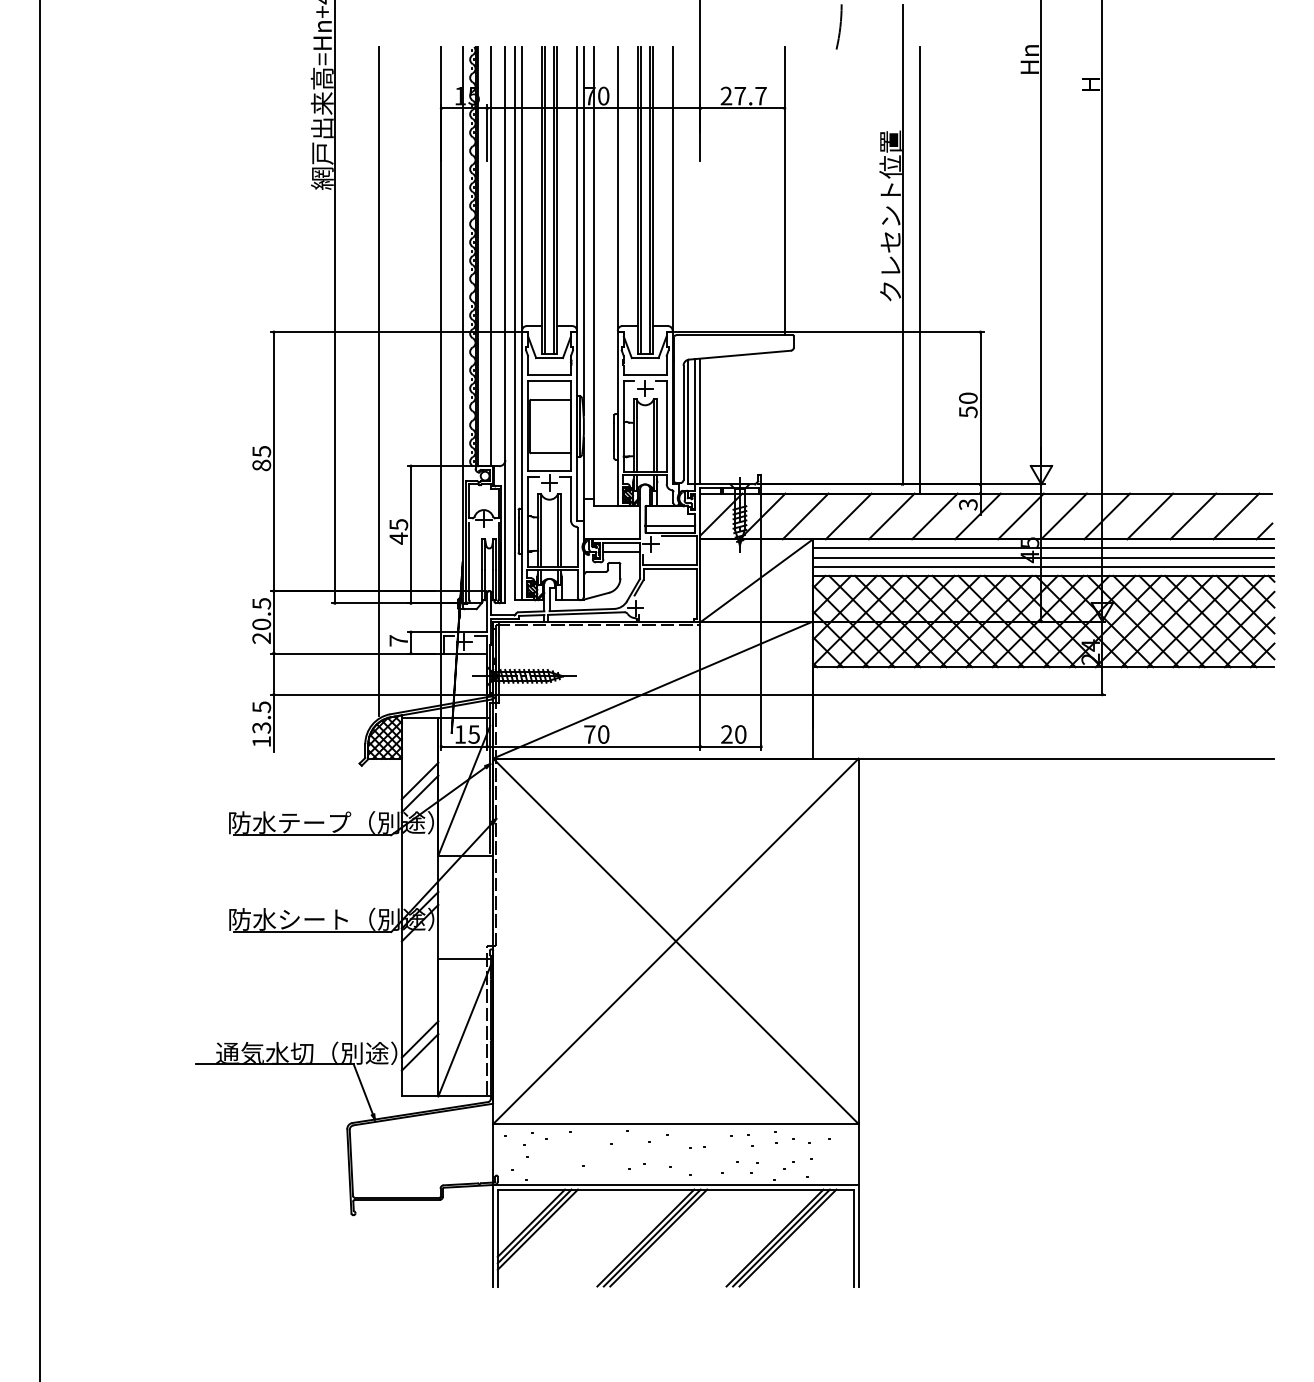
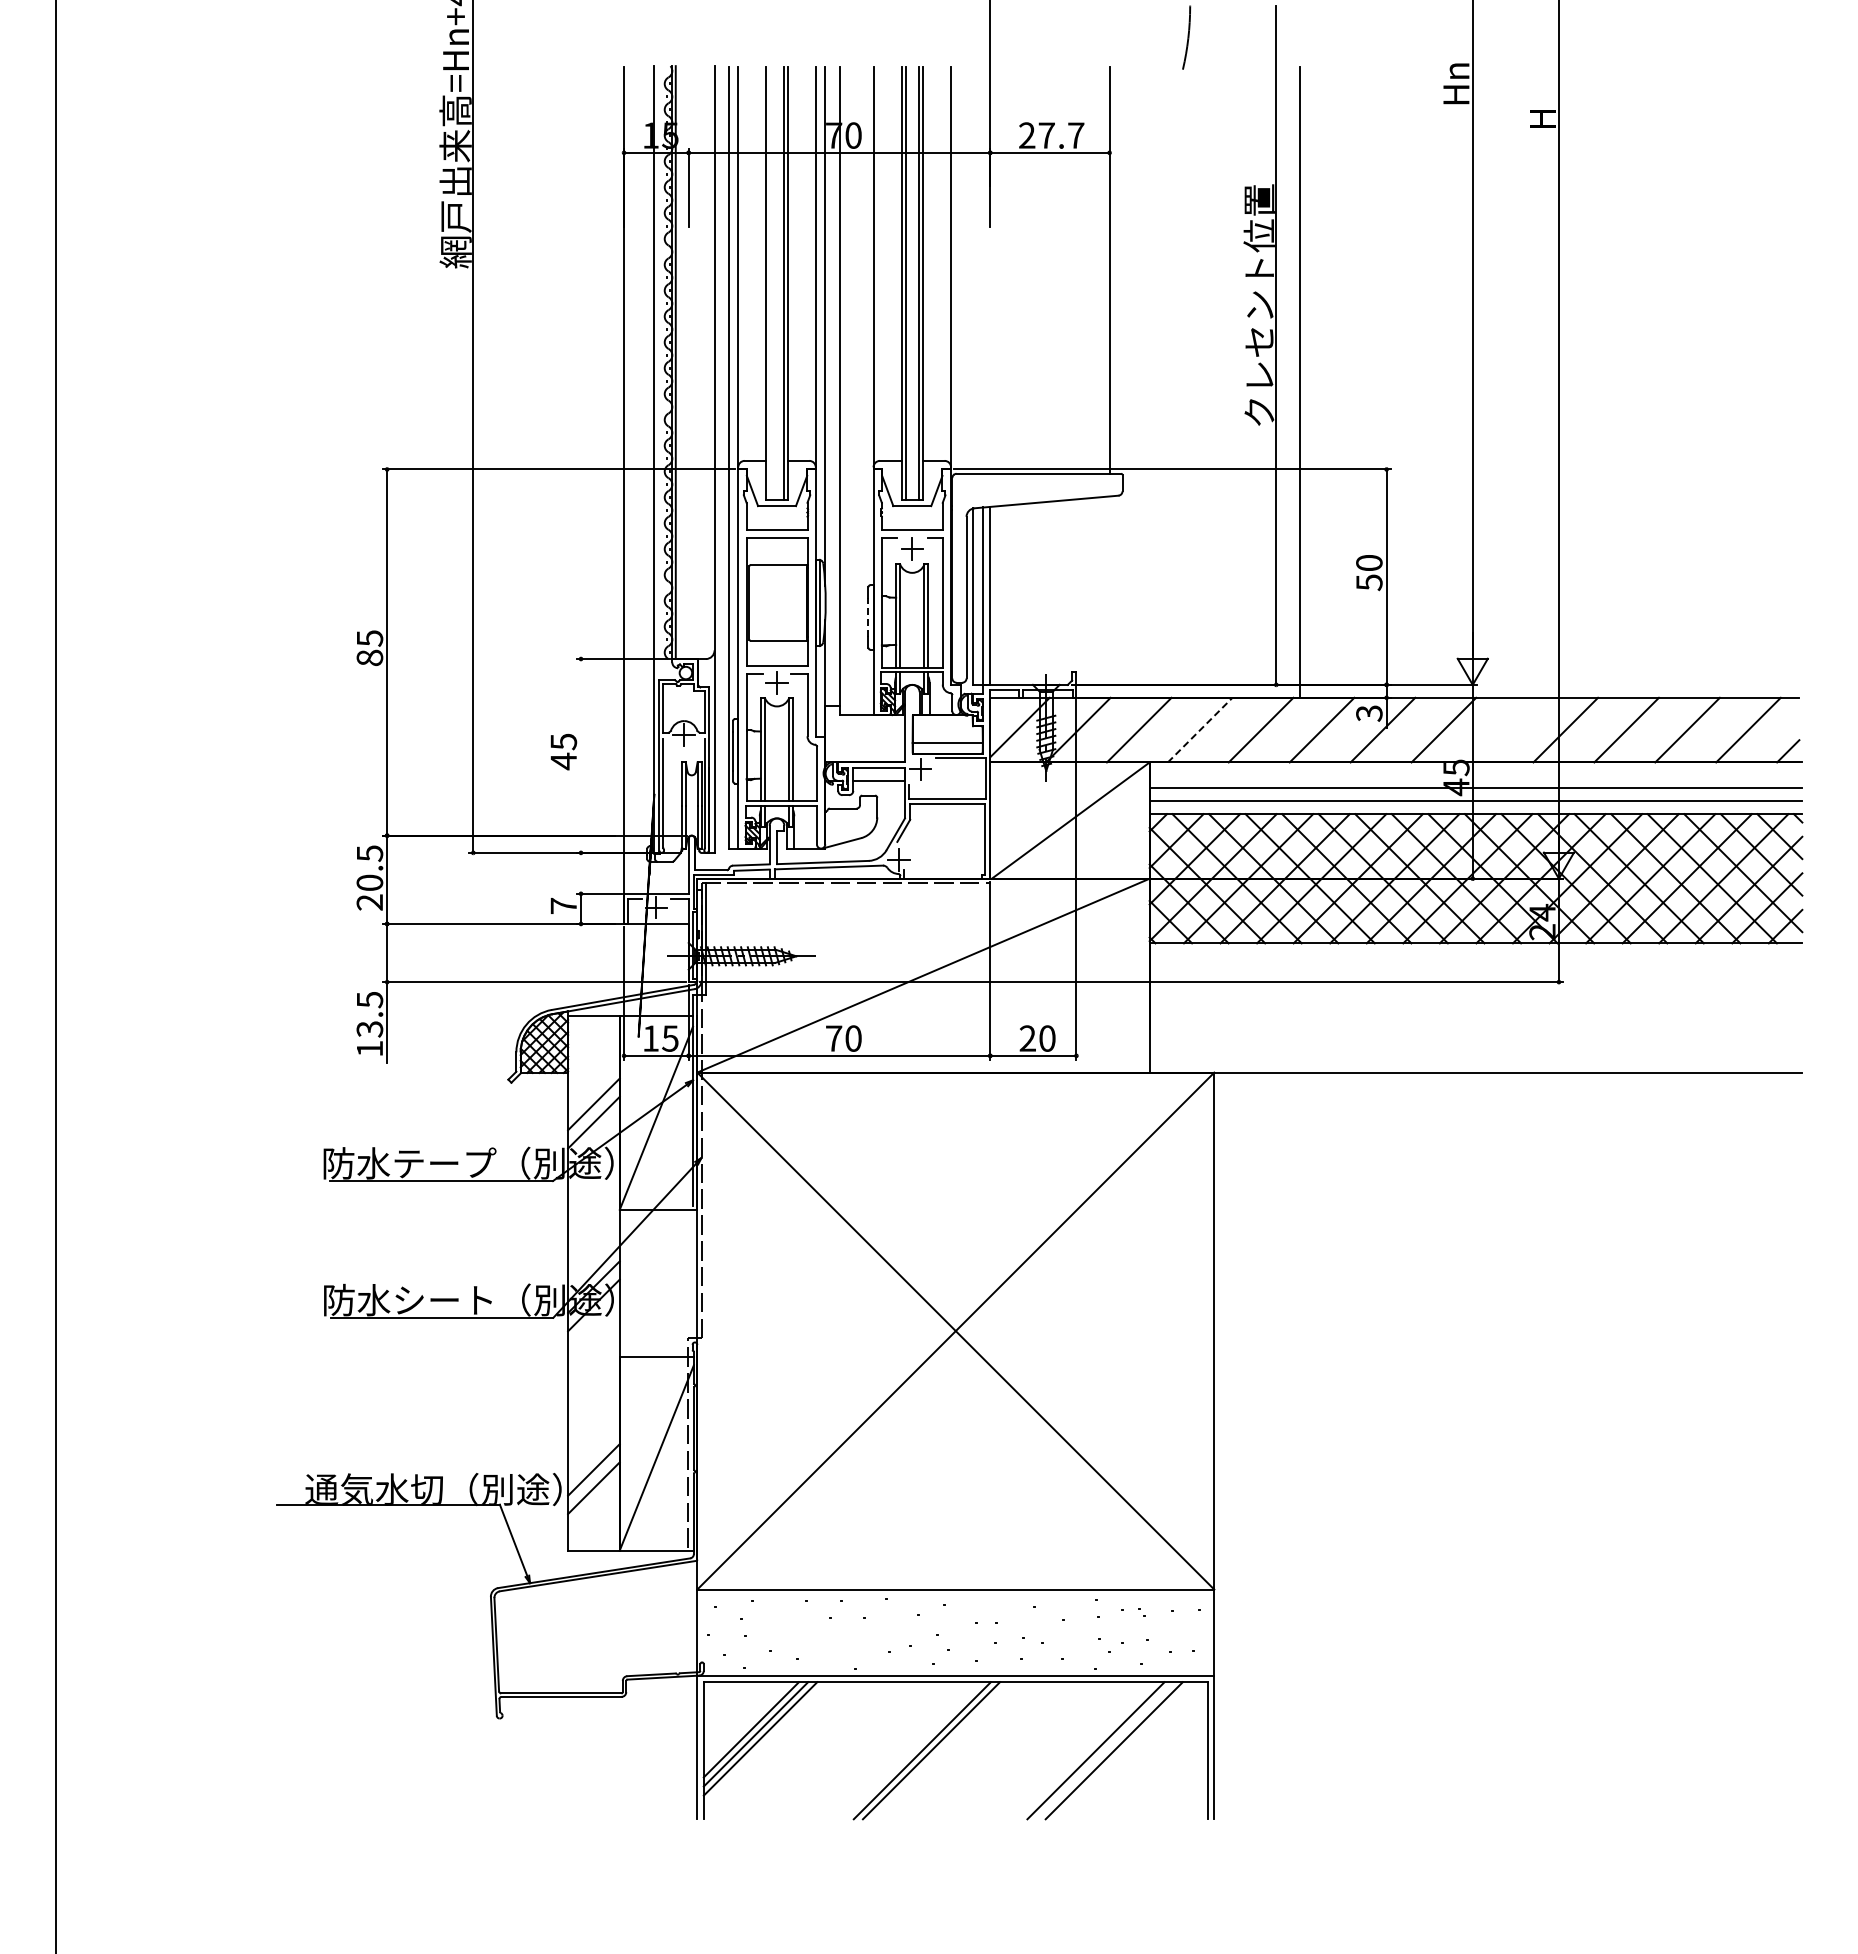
line: (544, 199) -> (770, 282), removed
line: (490, 256) -> (693, 362), removed
line: (378, 381) -> (535, 539), removed
line: (614, 436) -> (868, 616), solid -> dashed
line: (848, 516) -> (1200, 730), solid -> dashed
line: (1063, 516) -> (1504, 729), removed
line: (411, 534) -> (581, 755), removed
line: (1043, 548) -> (1475, 775), removed
line: (645, 1237) -> (912, 1750), removed
line: (781, 1237) -> (1104, 1750), removed

